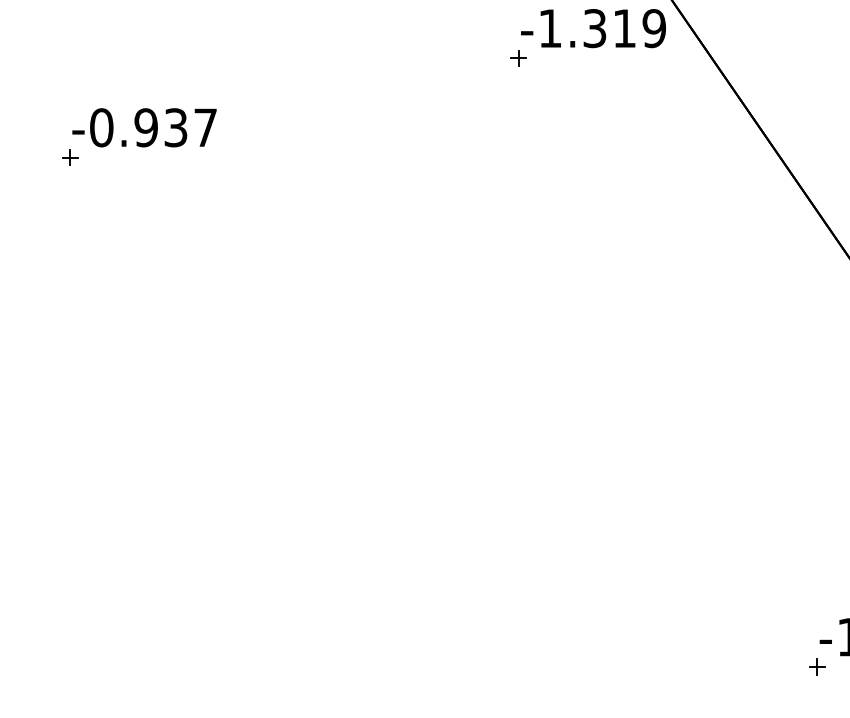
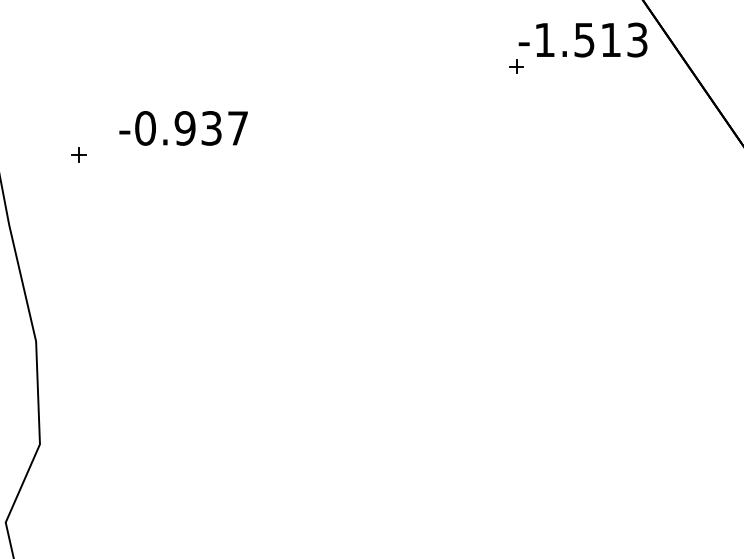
text: (624, 28) -> (610, 40), -1.319 -> -1.513
part: (70, 157) -> (79, 154), moved

